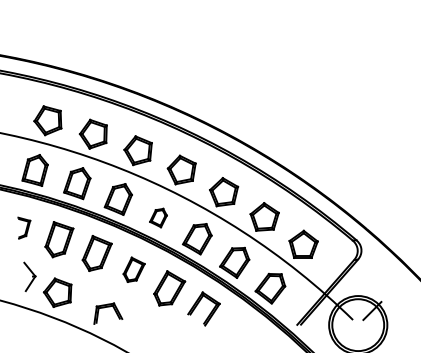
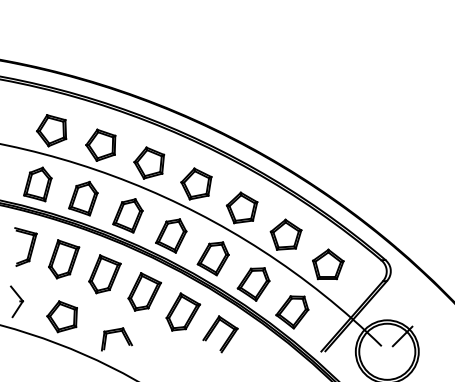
part: (158, 217) -> (171, 235), size x1.67
part: (24, 227) -> (26, 246), size x1.67
part: (134, 269) -> (145, 291), size x1.43
part: (29, 276) -> (16, 301), moved

